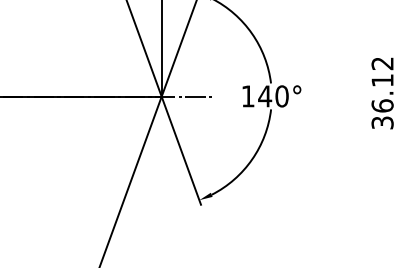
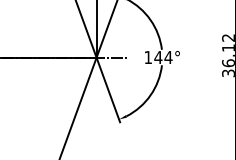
text: (282, 96) -> (168, 57), 140° -> 144°

